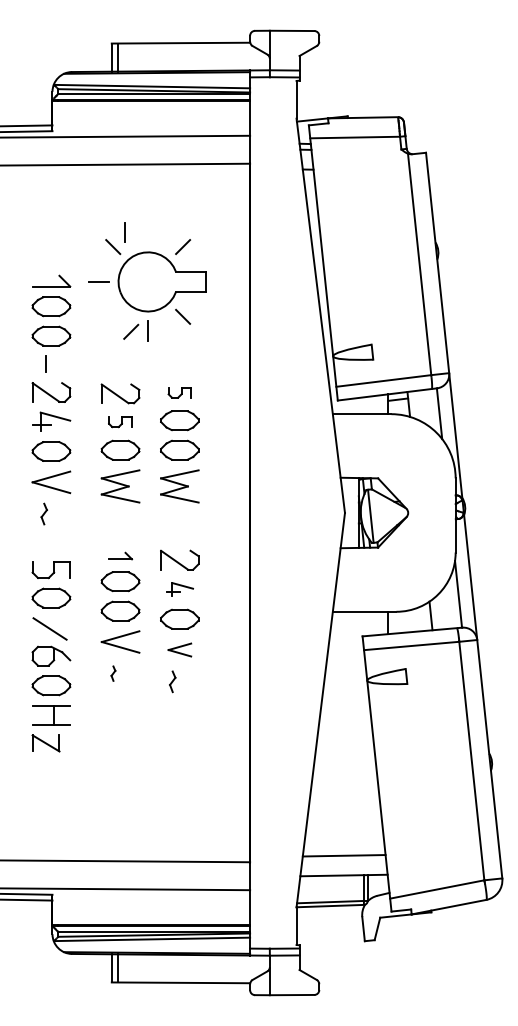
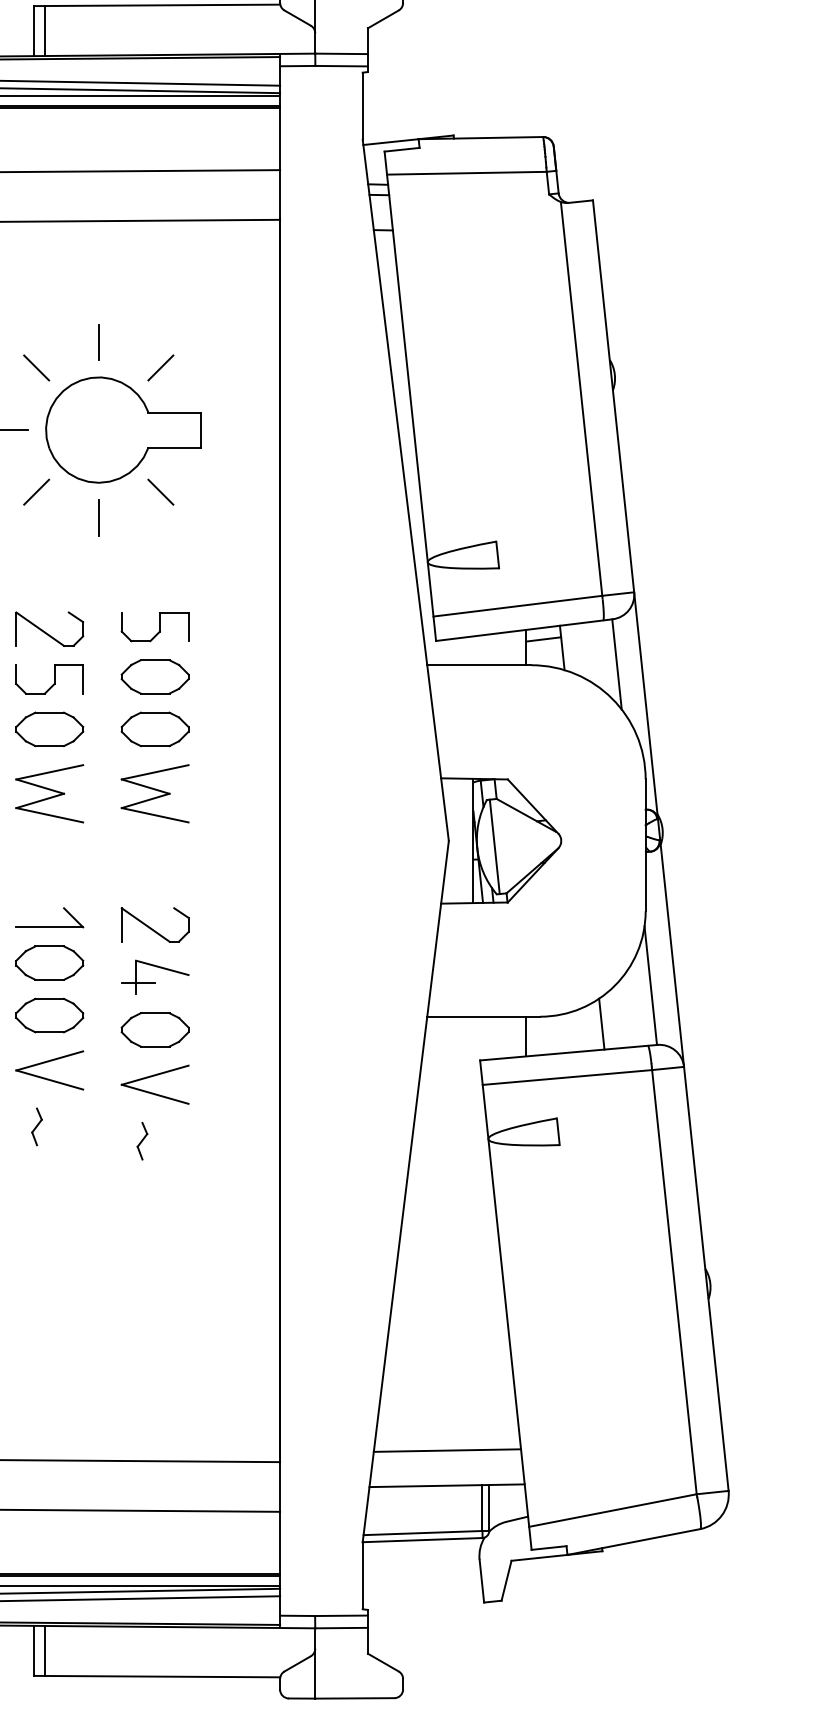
line: (124, 232) -> (97, 342), moved
line: (131, 331) -> (37, 491), moved
part: (179, 392) -> (154, 626), size x1.67
part: (119, 422) -> (47, 680), size x1.67
part: (120, 555) -> (49, 916), size x1.67
part: (179, 589) -> (154, 977), size x1.43
part: (179, 649) -> (154, 1083), size x1.67
part: (113, 673) -> (37, 1126), size x1.43

